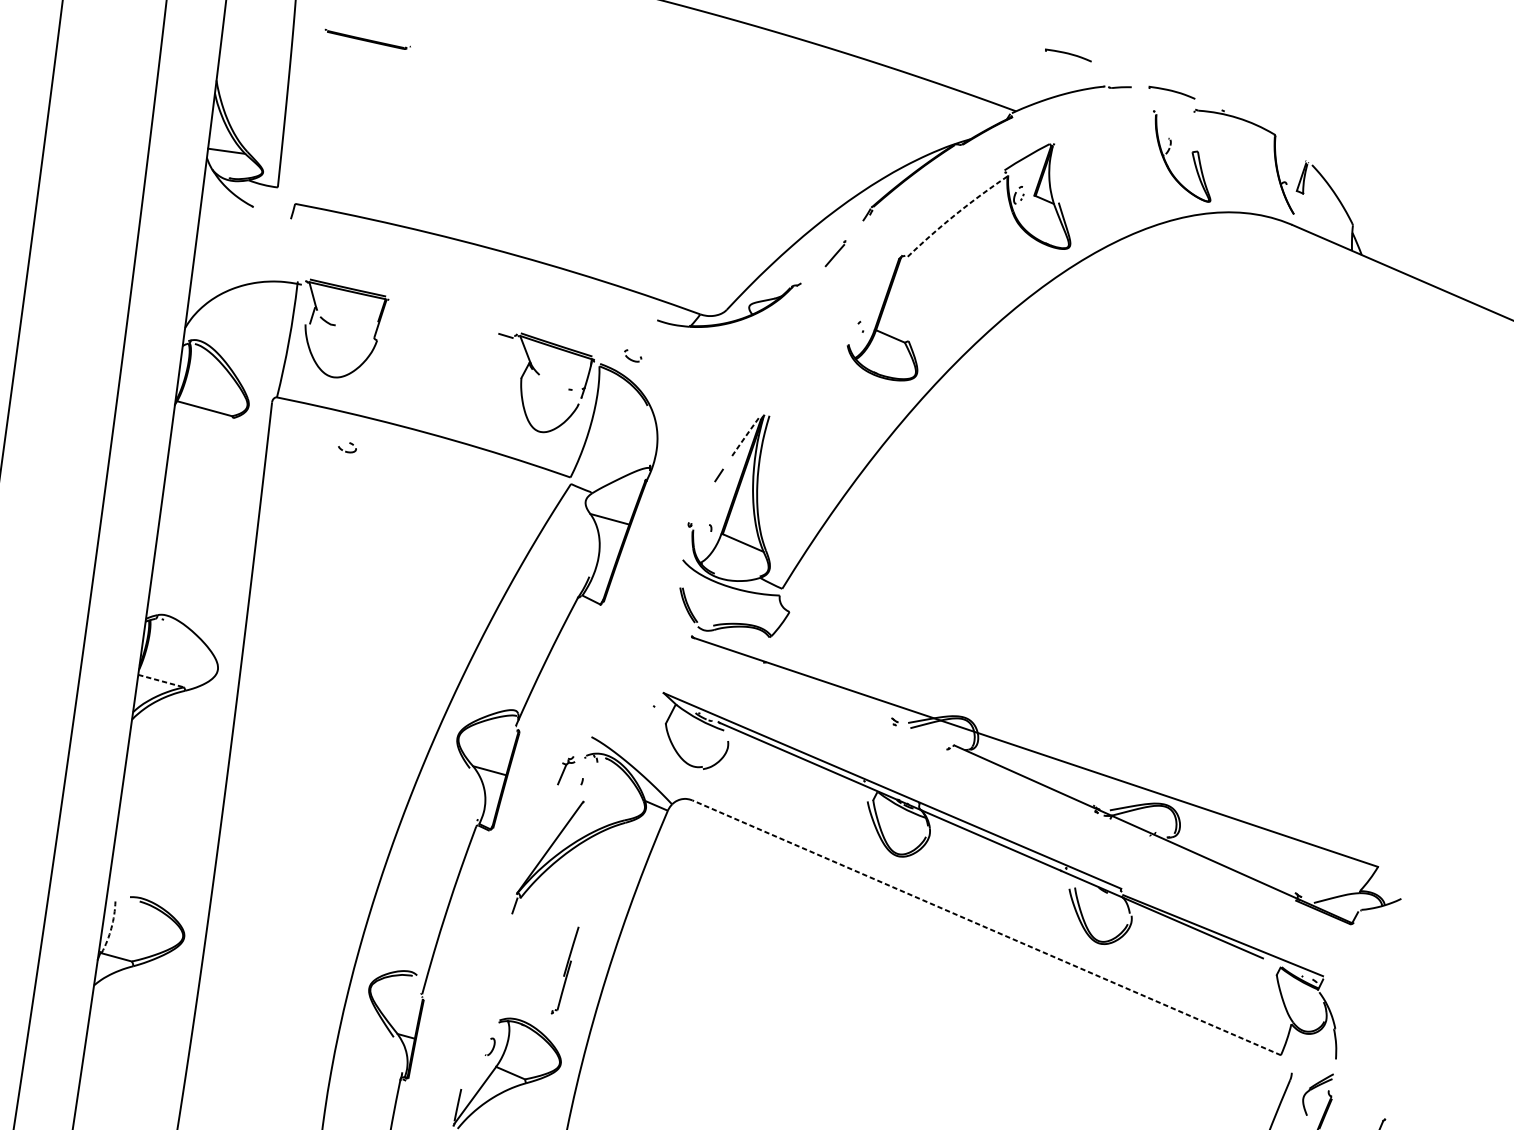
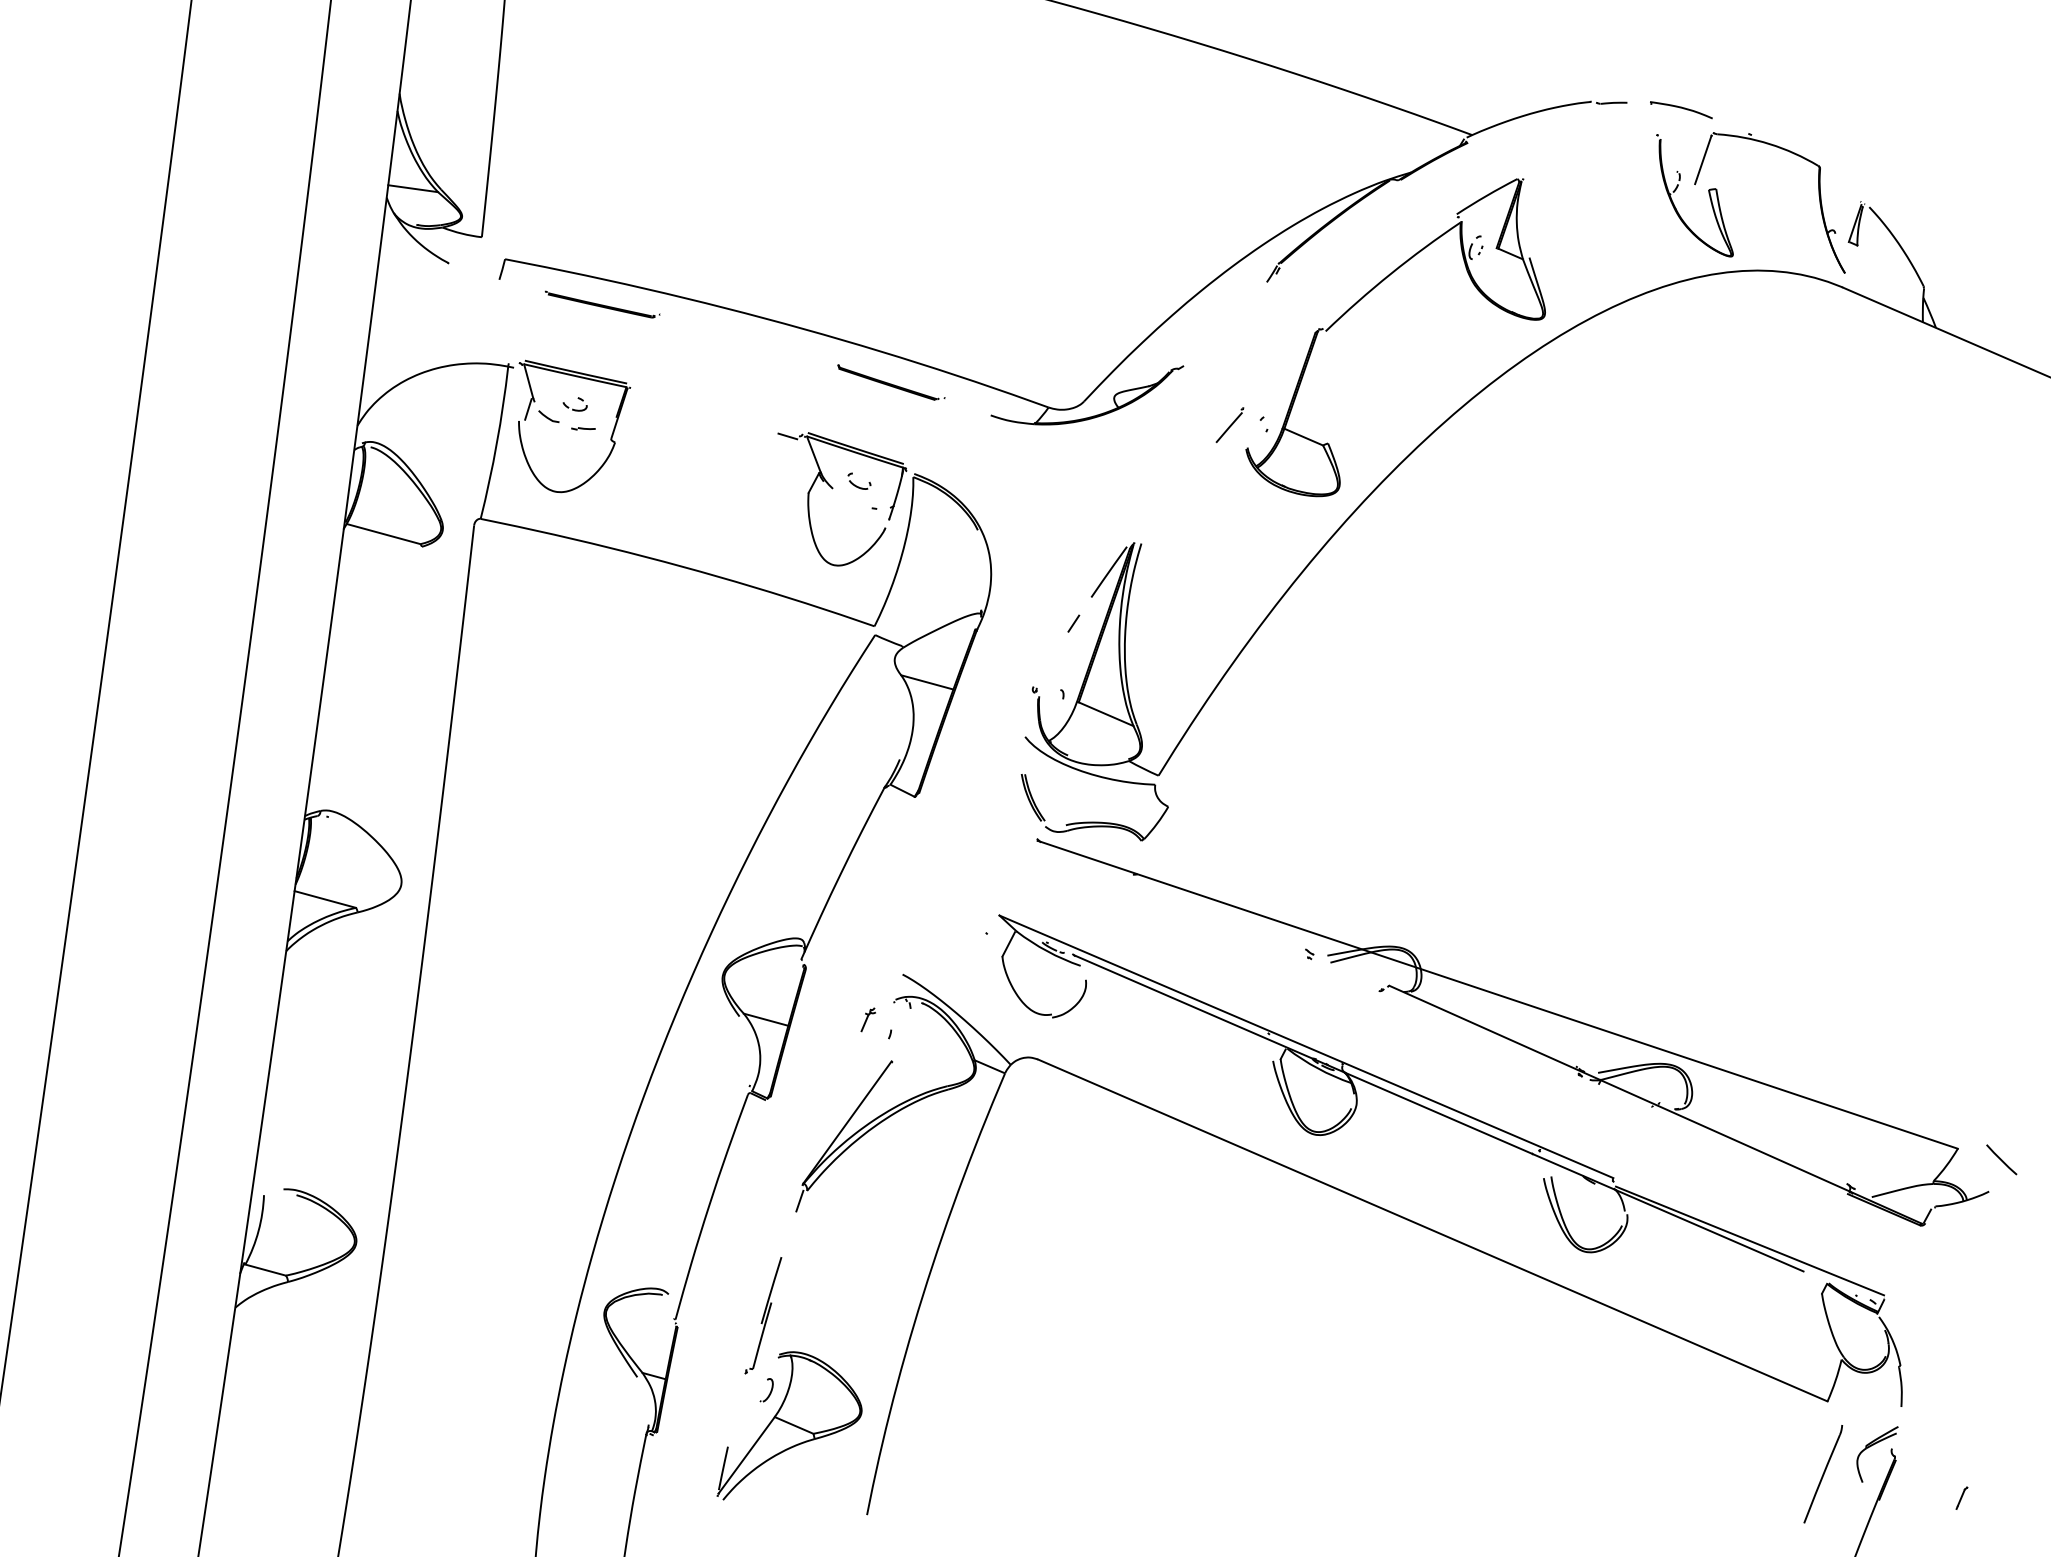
part: (367, 39) -> (602, 304), moved
part: (1068, 55) -> (1542, 60), removed
line: (1188, 129) -> (1703, 159), added
arc: (955, 214) -> (1390, 273), dashed -> solid
part: (835, 254) -> (1229, 425), moved
part: (583, 295) -> (891, 382), added
part: (353, 330) -> (583, 428), added
part: (633, 355) -> (859, 480), moved
line: (745, 436) -> (1109, 571), dashed -> solid
part: (346, 447) -> (574, 404), moved
line: (161, 681) -> (325, 899), dashed -> solid
part: (565, 770) -> (867, 1019), size x0.62
line: (1410, 874) -> (2001, 1159), added
arc: (111, 927) -> (258, 1230), dashed -> solid
line: (986, 927) -> (1432, 1230), dashed -> solid
part: (565, 970) -> (763, 1315), moved

